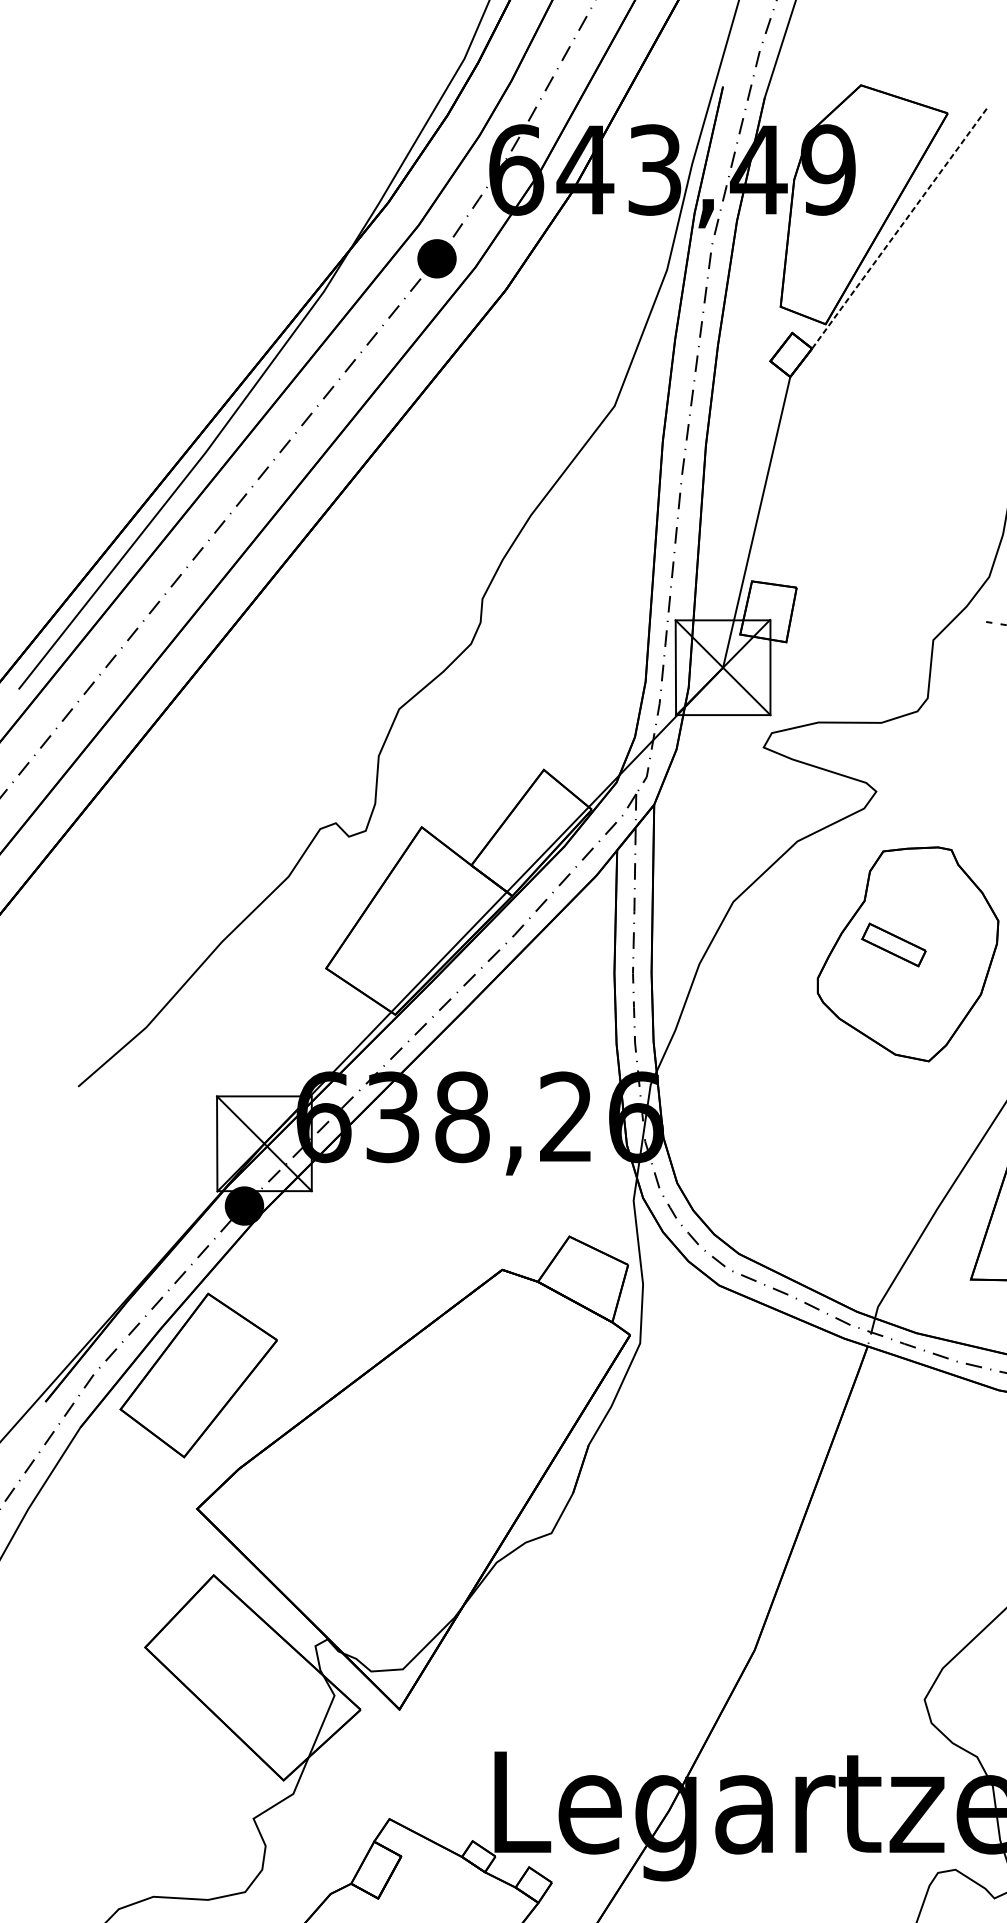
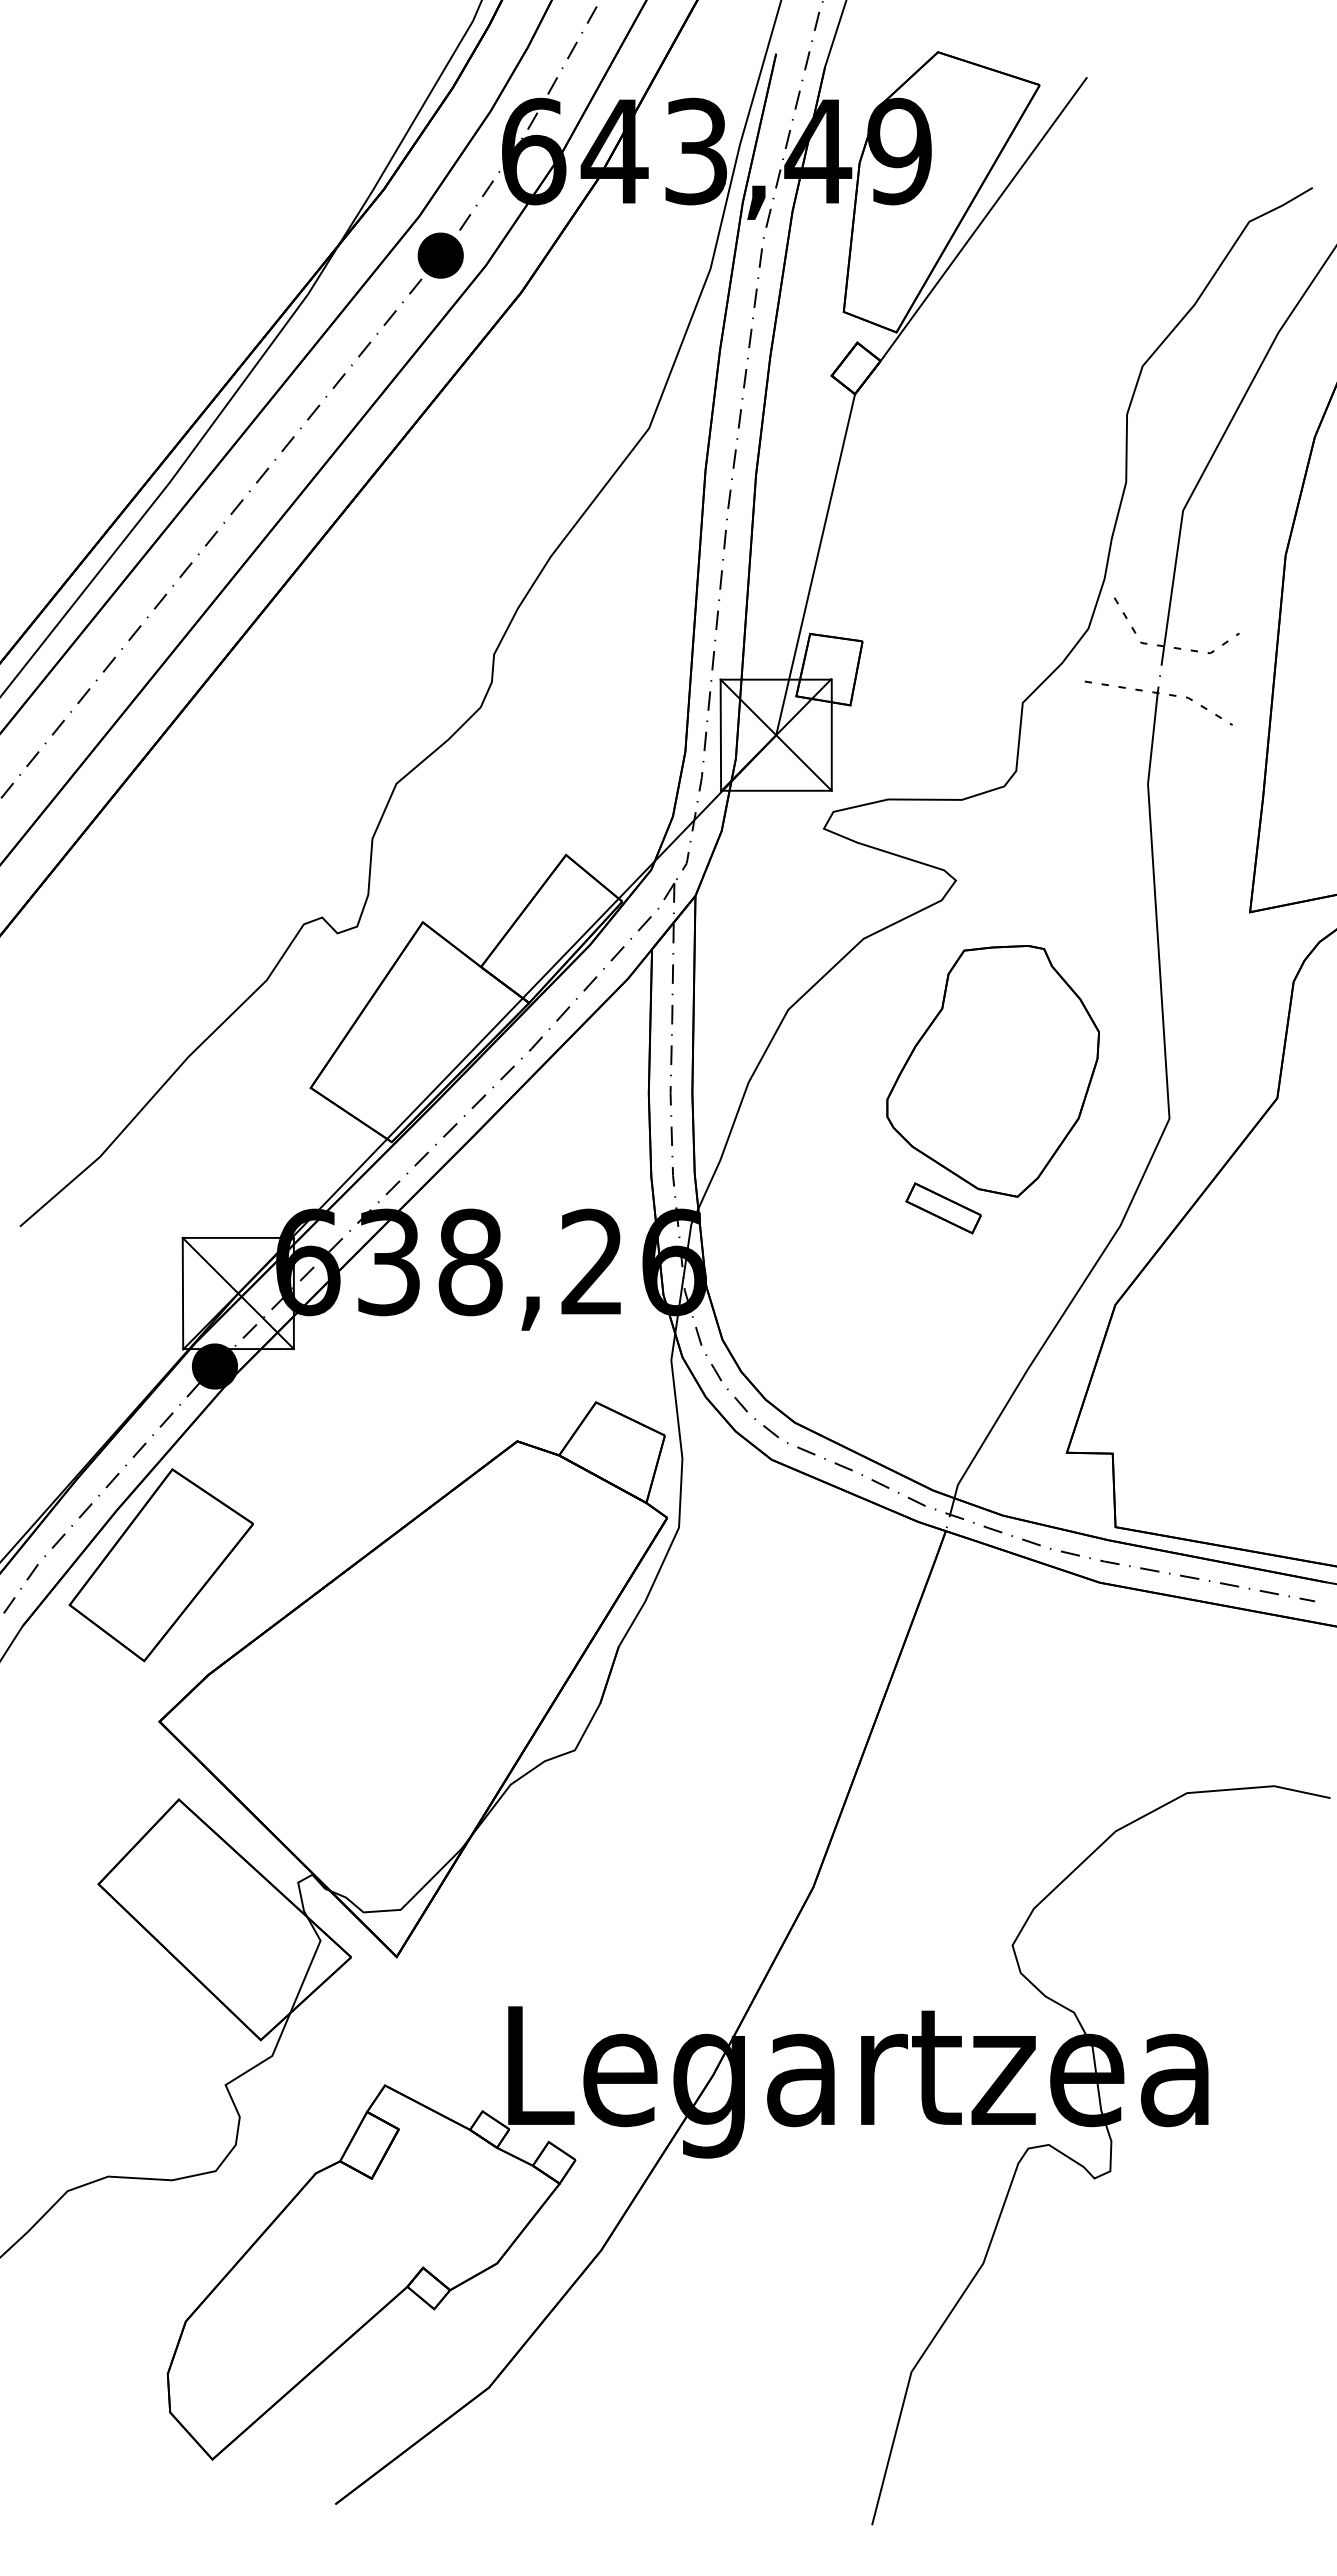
line: (900, 227) -> (984, 218), dashed -> solid
part: (893, 945) -> (943, 1208), moved

